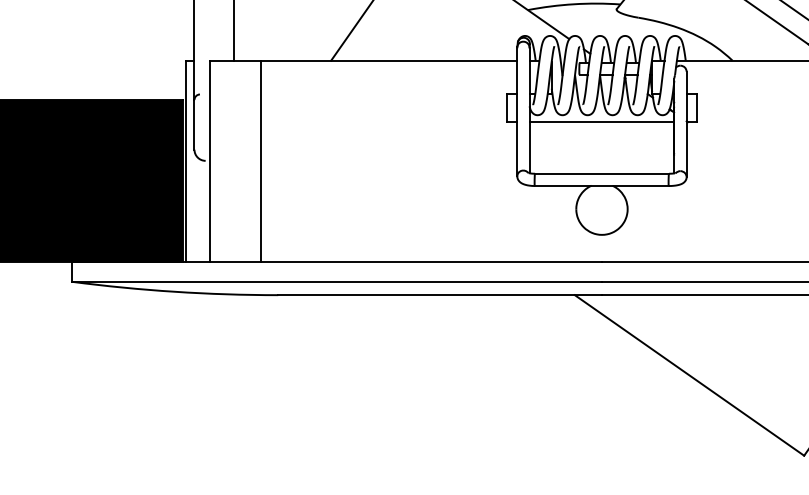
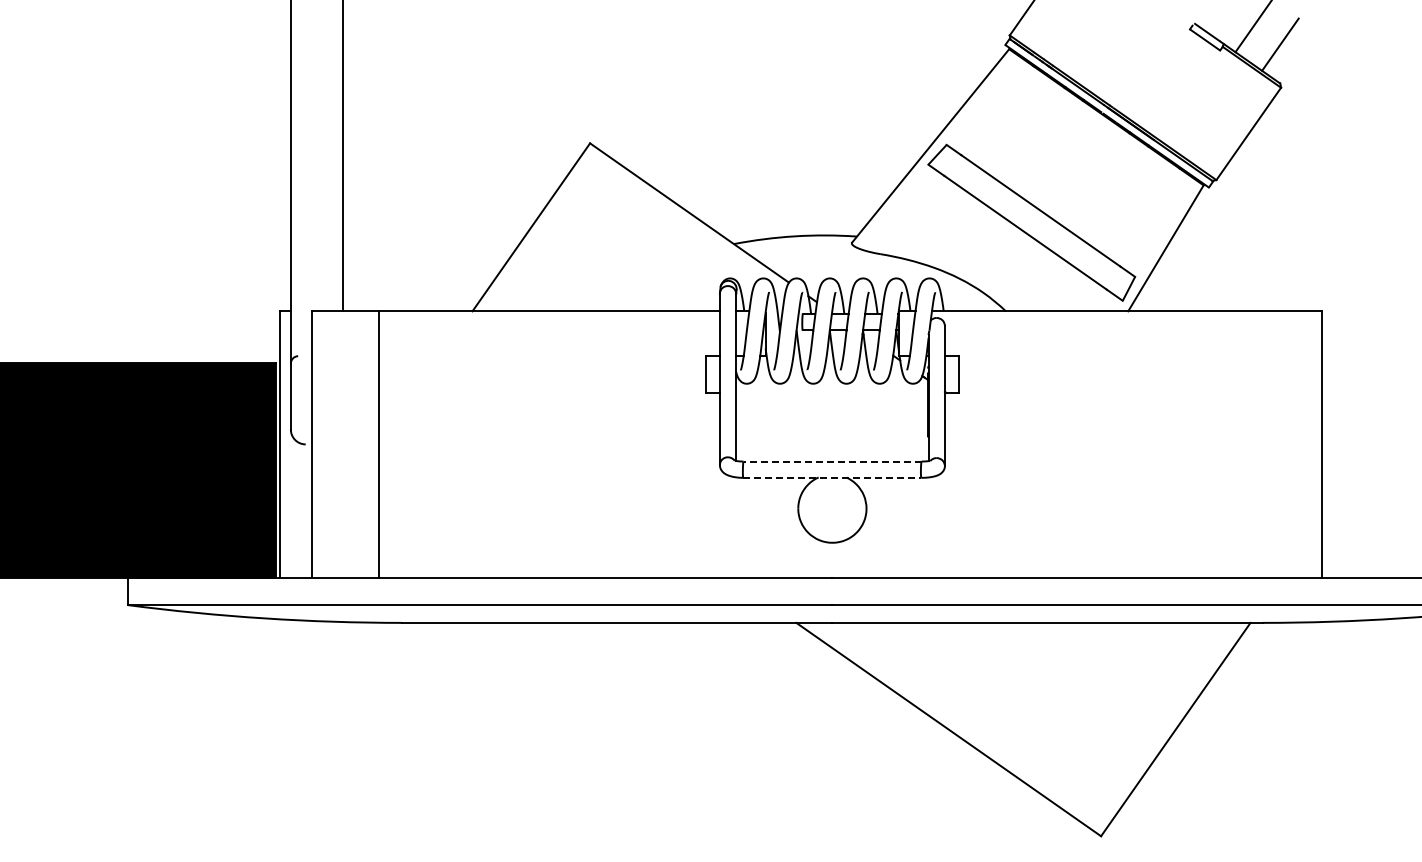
line: (602, 121) -> (832, 392), removed
line: (602, 173) -> (832, 461), solid -> dashed
line: (602, 185) -> (832, 477), solid -> dashed

